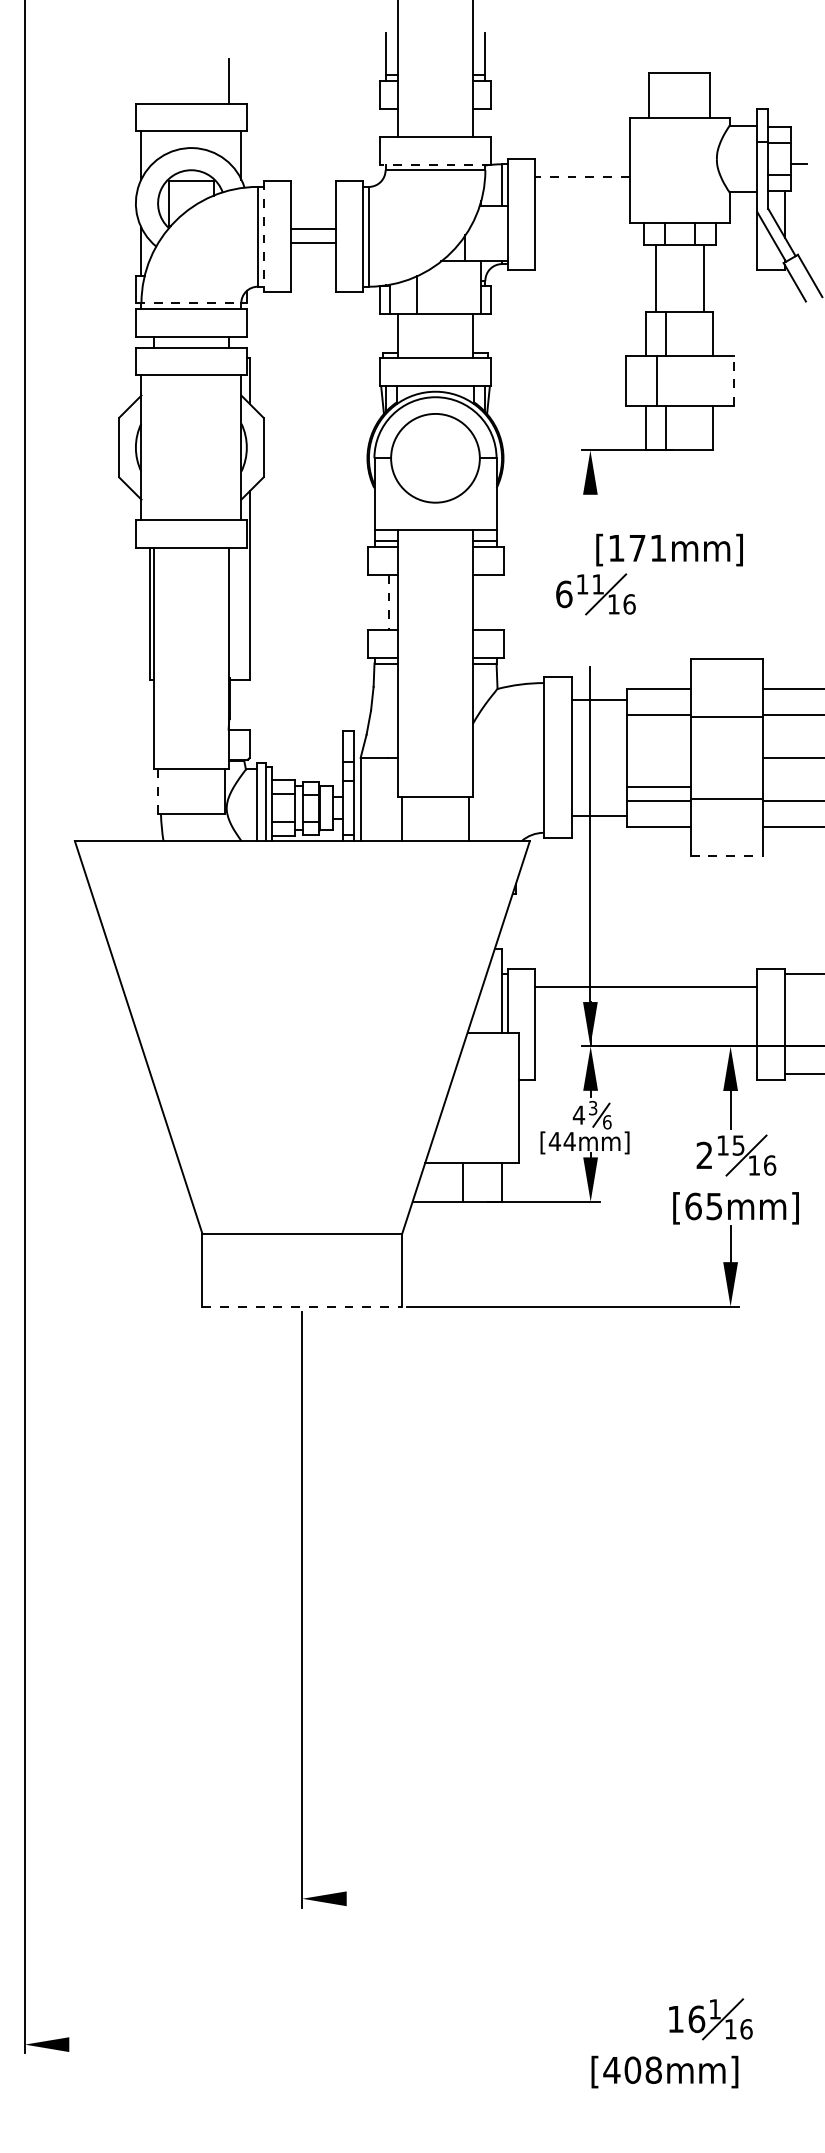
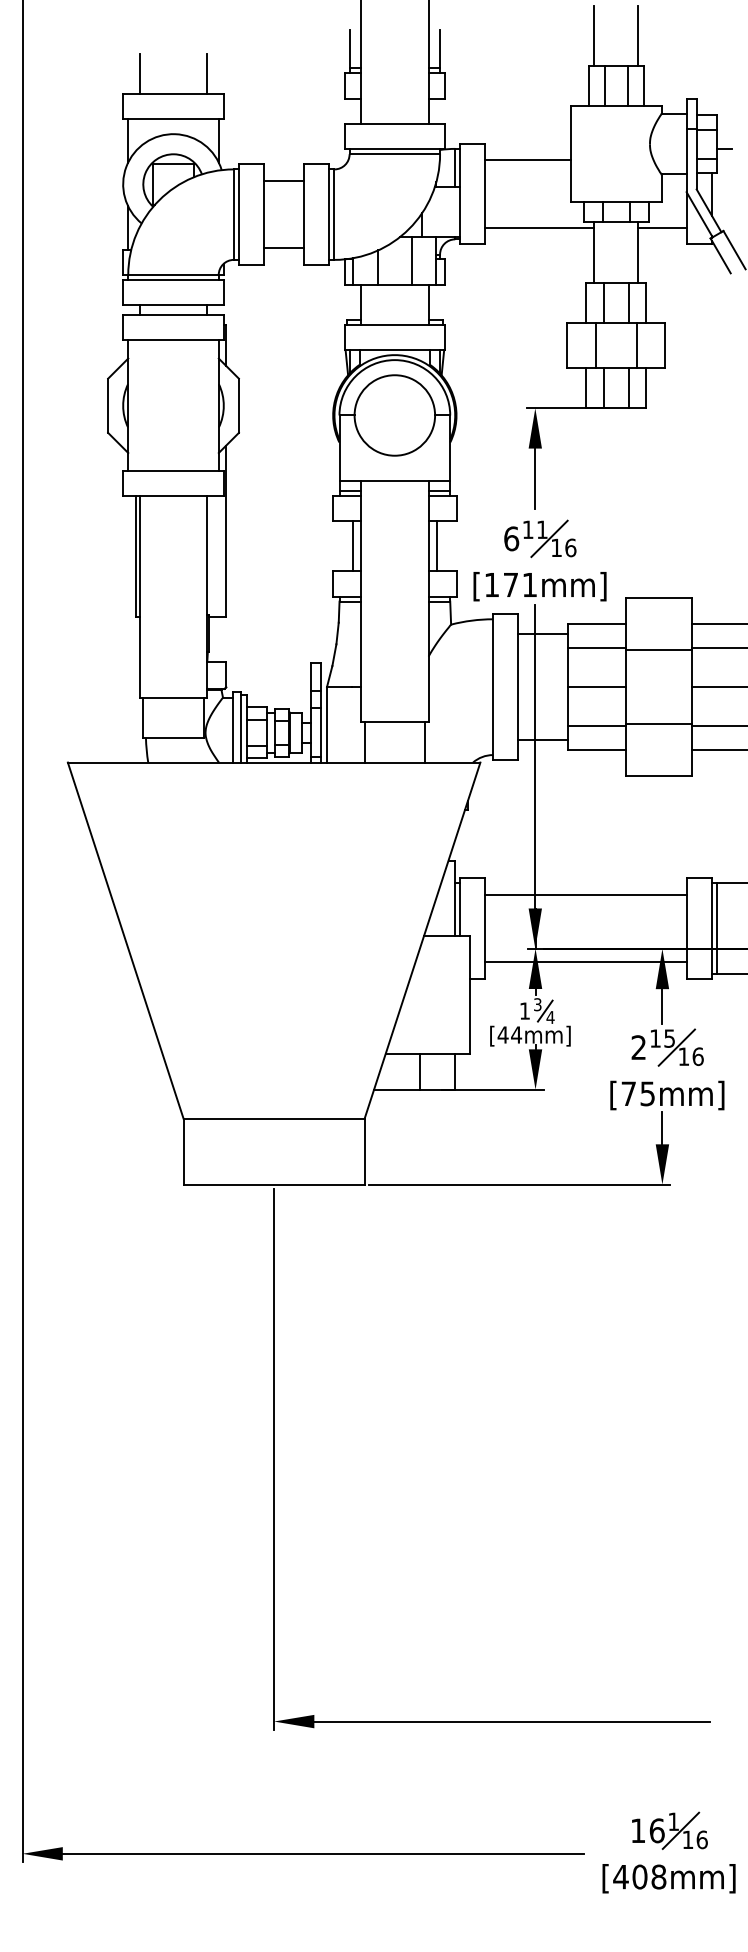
line: (655, 39) -> (594, 35), added
line: (703, 39) -> (637, 35), added
line: (154, 81) -> (140, 73), added
line: (667, 95) -> (605, 86), added
line: (692, 95) -> (627, 86), added
line: (434, 164) -> (393, 149), dashed -> solid
line: (582, 176) -> (528, 159), dashed -> solid
line: (313, 229) -> (284, 248), moved
line: (263, 237) -> (238, 215), dashed -> solid
line: (313, 242) -> (284, 180), moved
line: (595, 251) -> (539, 227), added
line: (730, 251) -> (662, 227), added
line: (454, 287) -> (412, 260), added
line: (191, 303) -> (173, 275), dashed -> solid
line: (693, 333) -> (628, 302), added
line: (702, 381) -> (636, 345), added
line: (733, 381) -> (665, 345), dashed -> solid
line: (693, 428) -> (628, 388), added
line: (590, 527) -> (535, 478), added
text: (669, 549) -> (539, 586), moved
line: (388, 602) -> (352, 546), dashed -> solid
line: (482, 602) -> (437, 546), added
line: (658, 786) -> (597, 686), moved
line: (158, 791) -> (143, 717), dashed -> solid
line: (727, 856) -> (659, 776), dashed -> solid
line: (790, 1024) -> (716, 928), added
line: (646, 1061) -> (586, 962), added
text: (578, 1114) -> (524, 1010), 4 -> 1
text: (606, 1122) -> (549, 1017), 6 -> 4
text: (693, 1206) -> (628, 1093), [65mm] -> [75mm]
line: (302, 1307) -> (274, 1185), dashed -> solid
line: (564, 1898) -> (511, 1721), added
part: (710, 2019) -> (669, 1831), moved
line: (356, 2044) -> (323, 1853), added
text: (664, 2071) -> (668, 1878), moved

